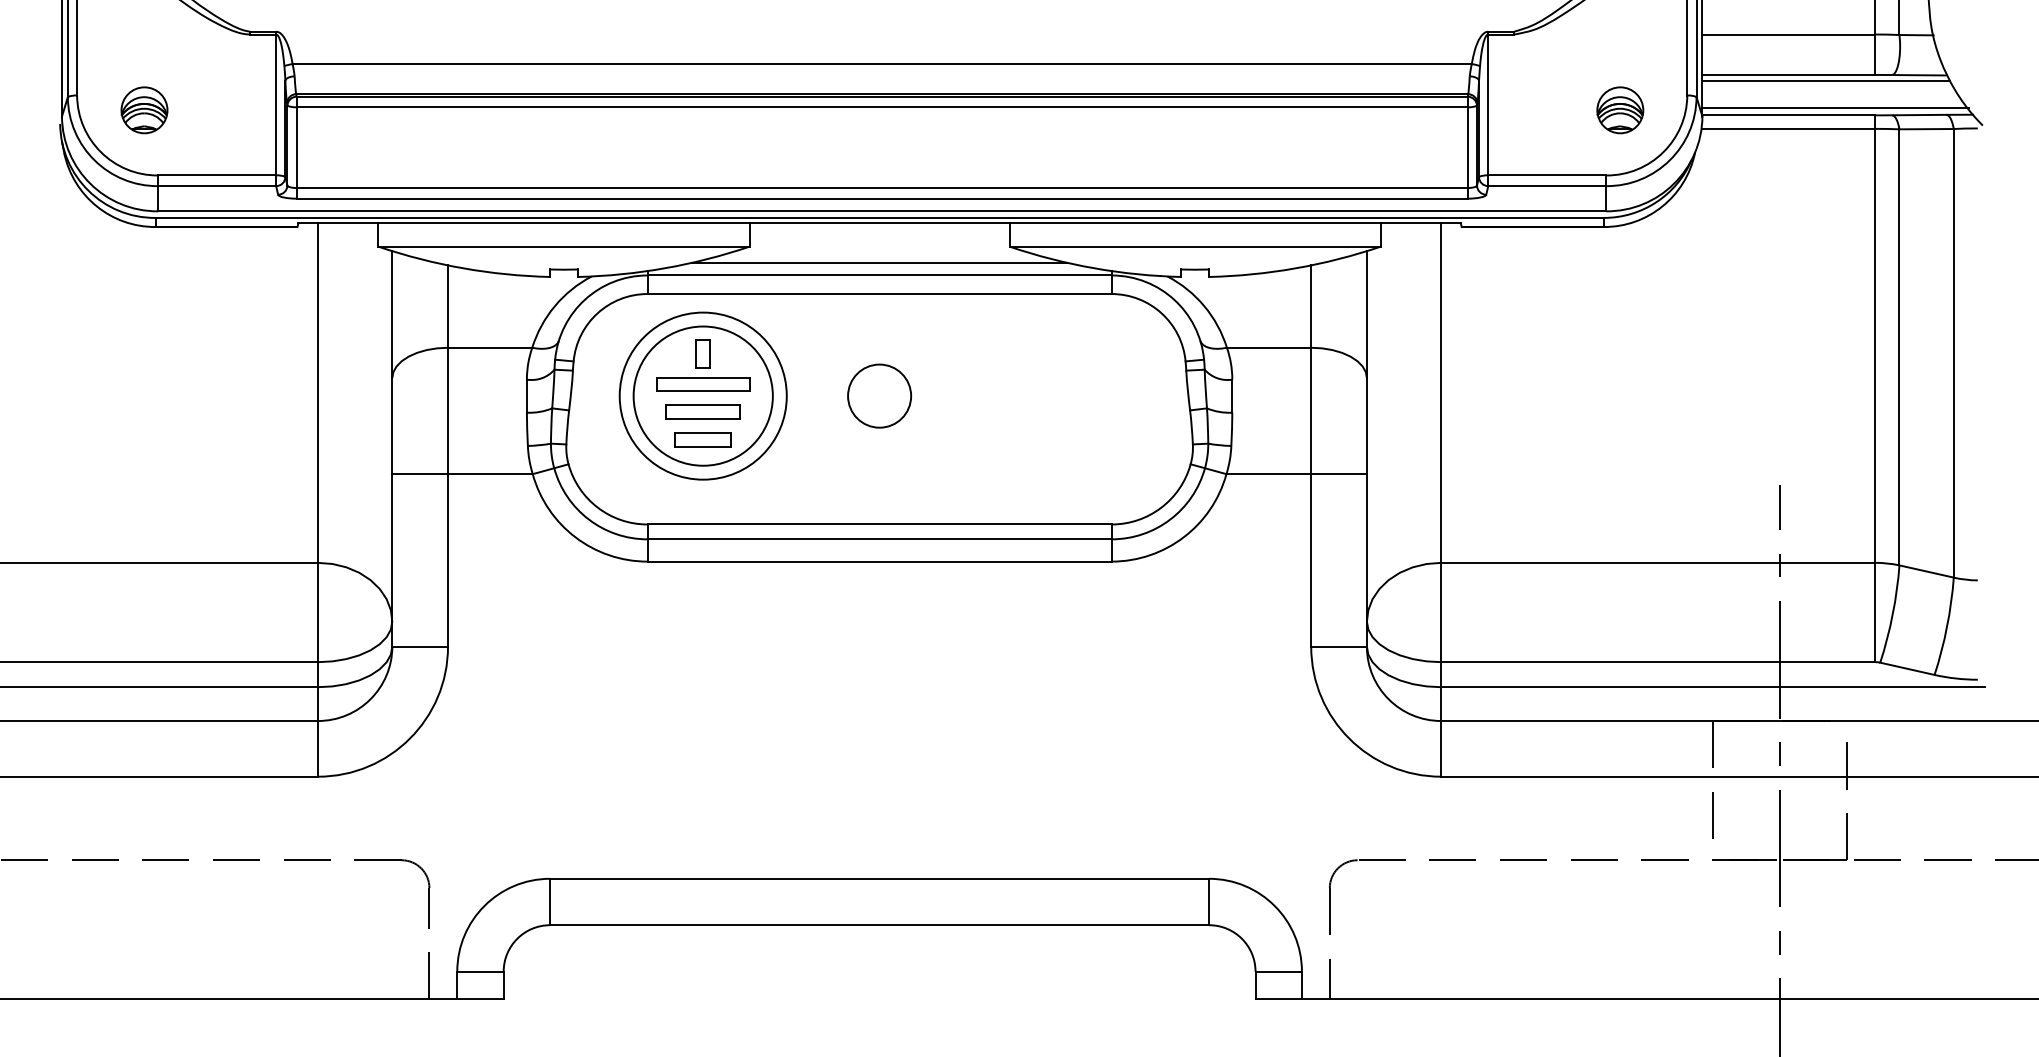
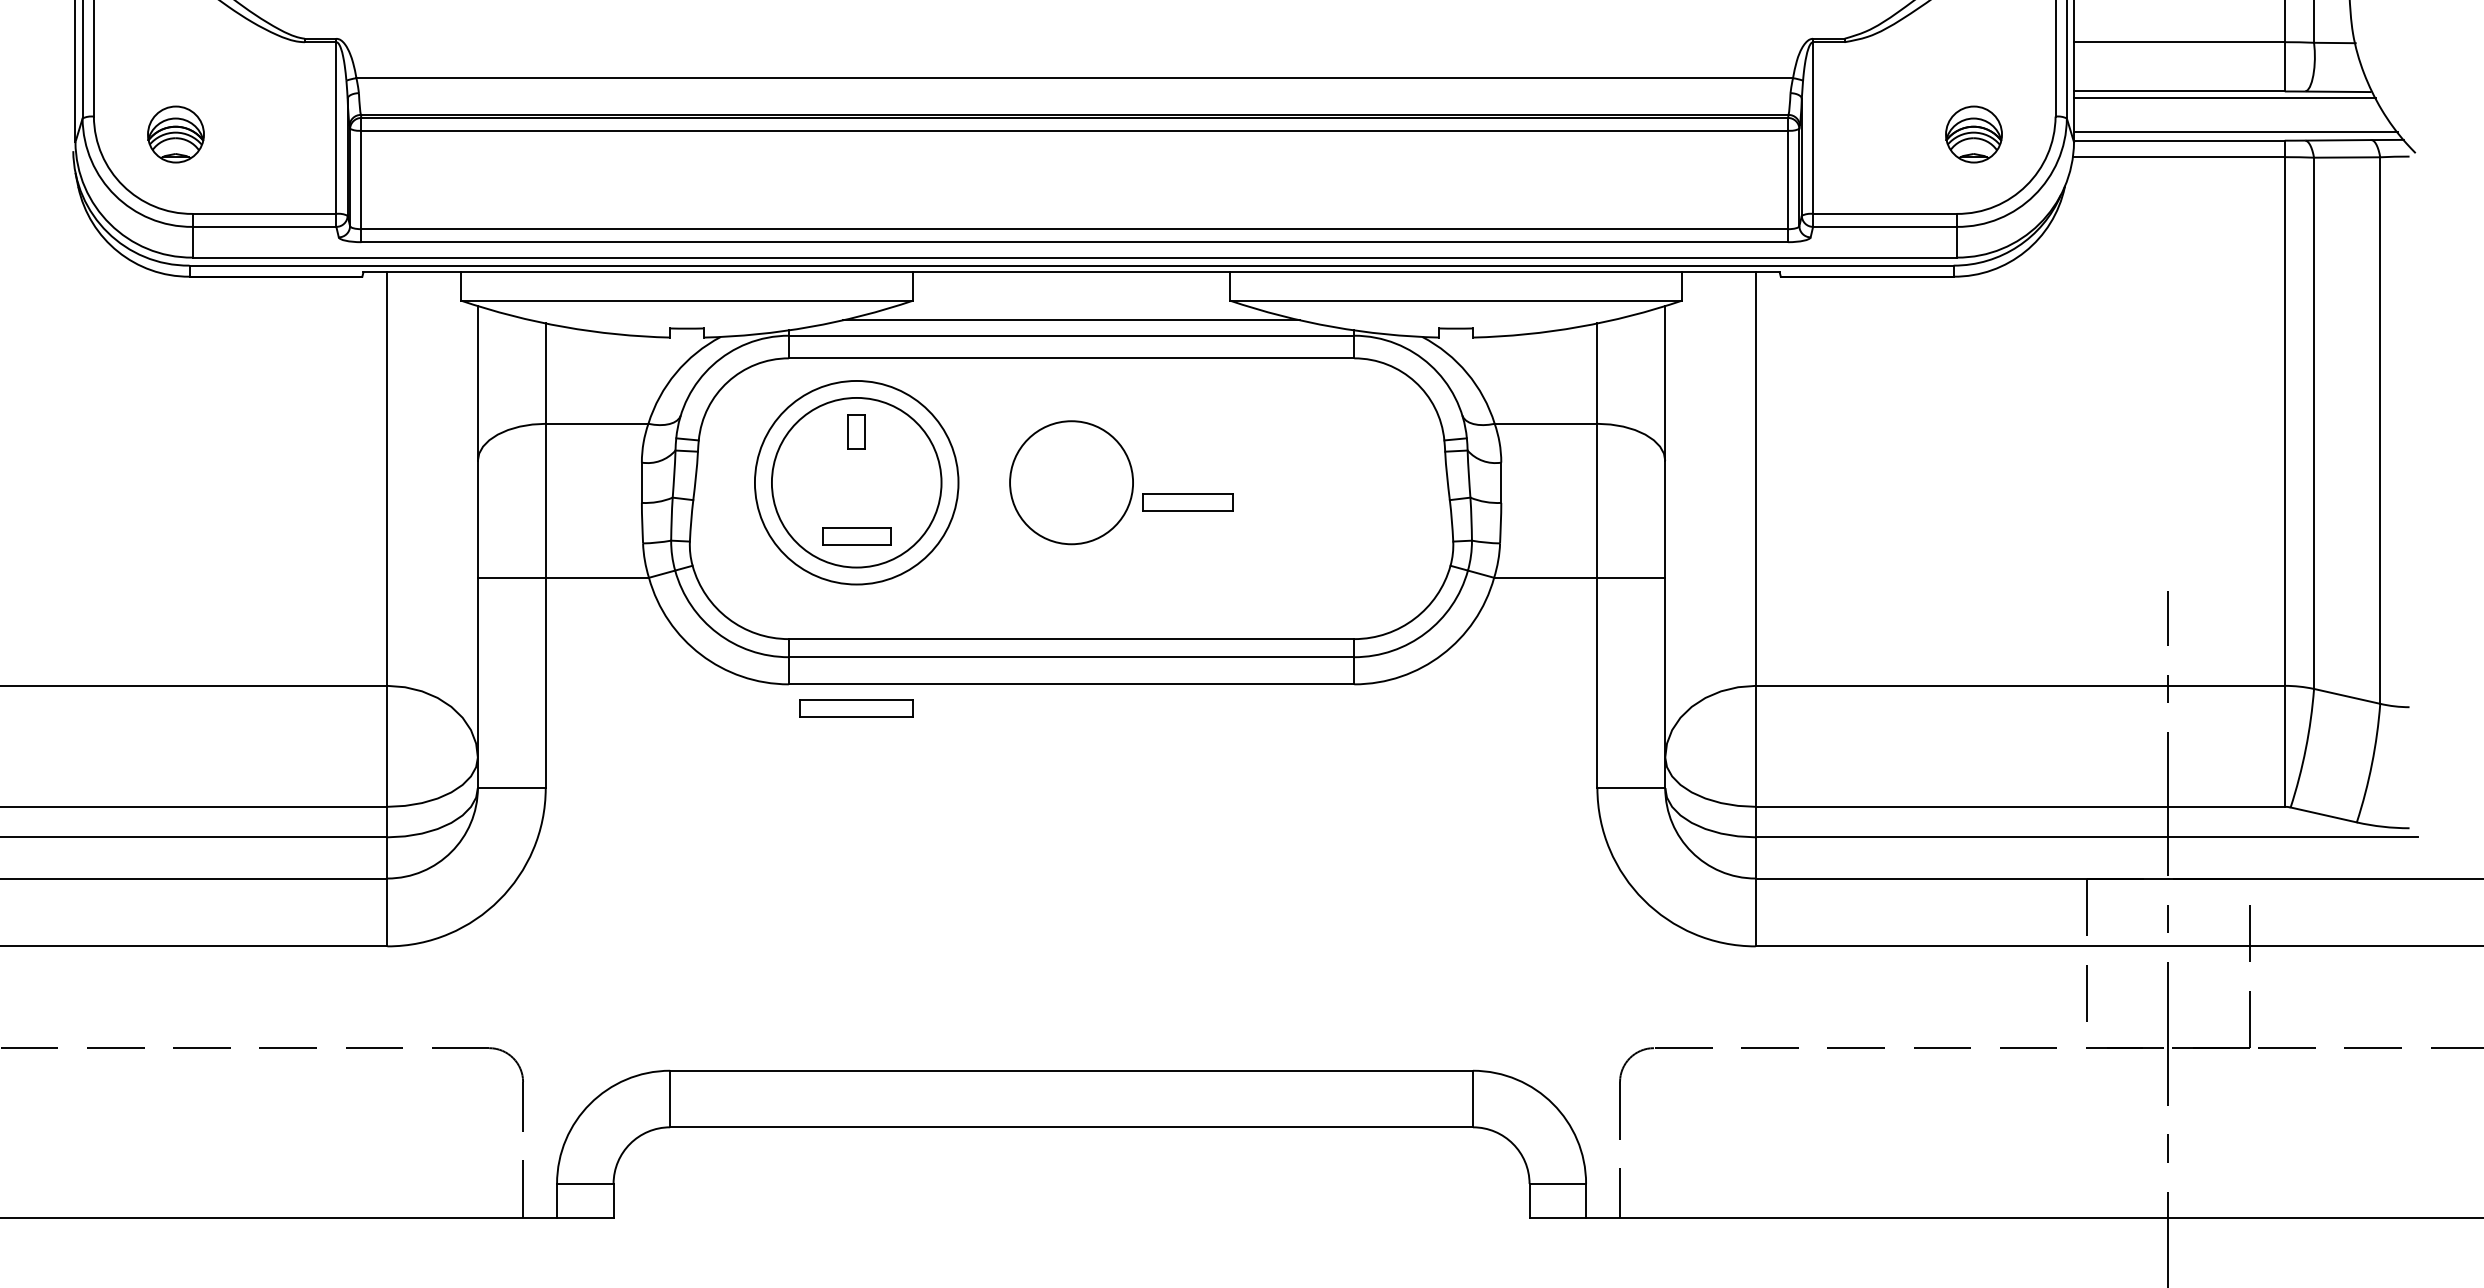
part: (703, 384) -> (857, 708), moved
circle: (879, 395) -> (1071, 481), size x1.6
part: (702, 411) -> (1187, 501), moved

